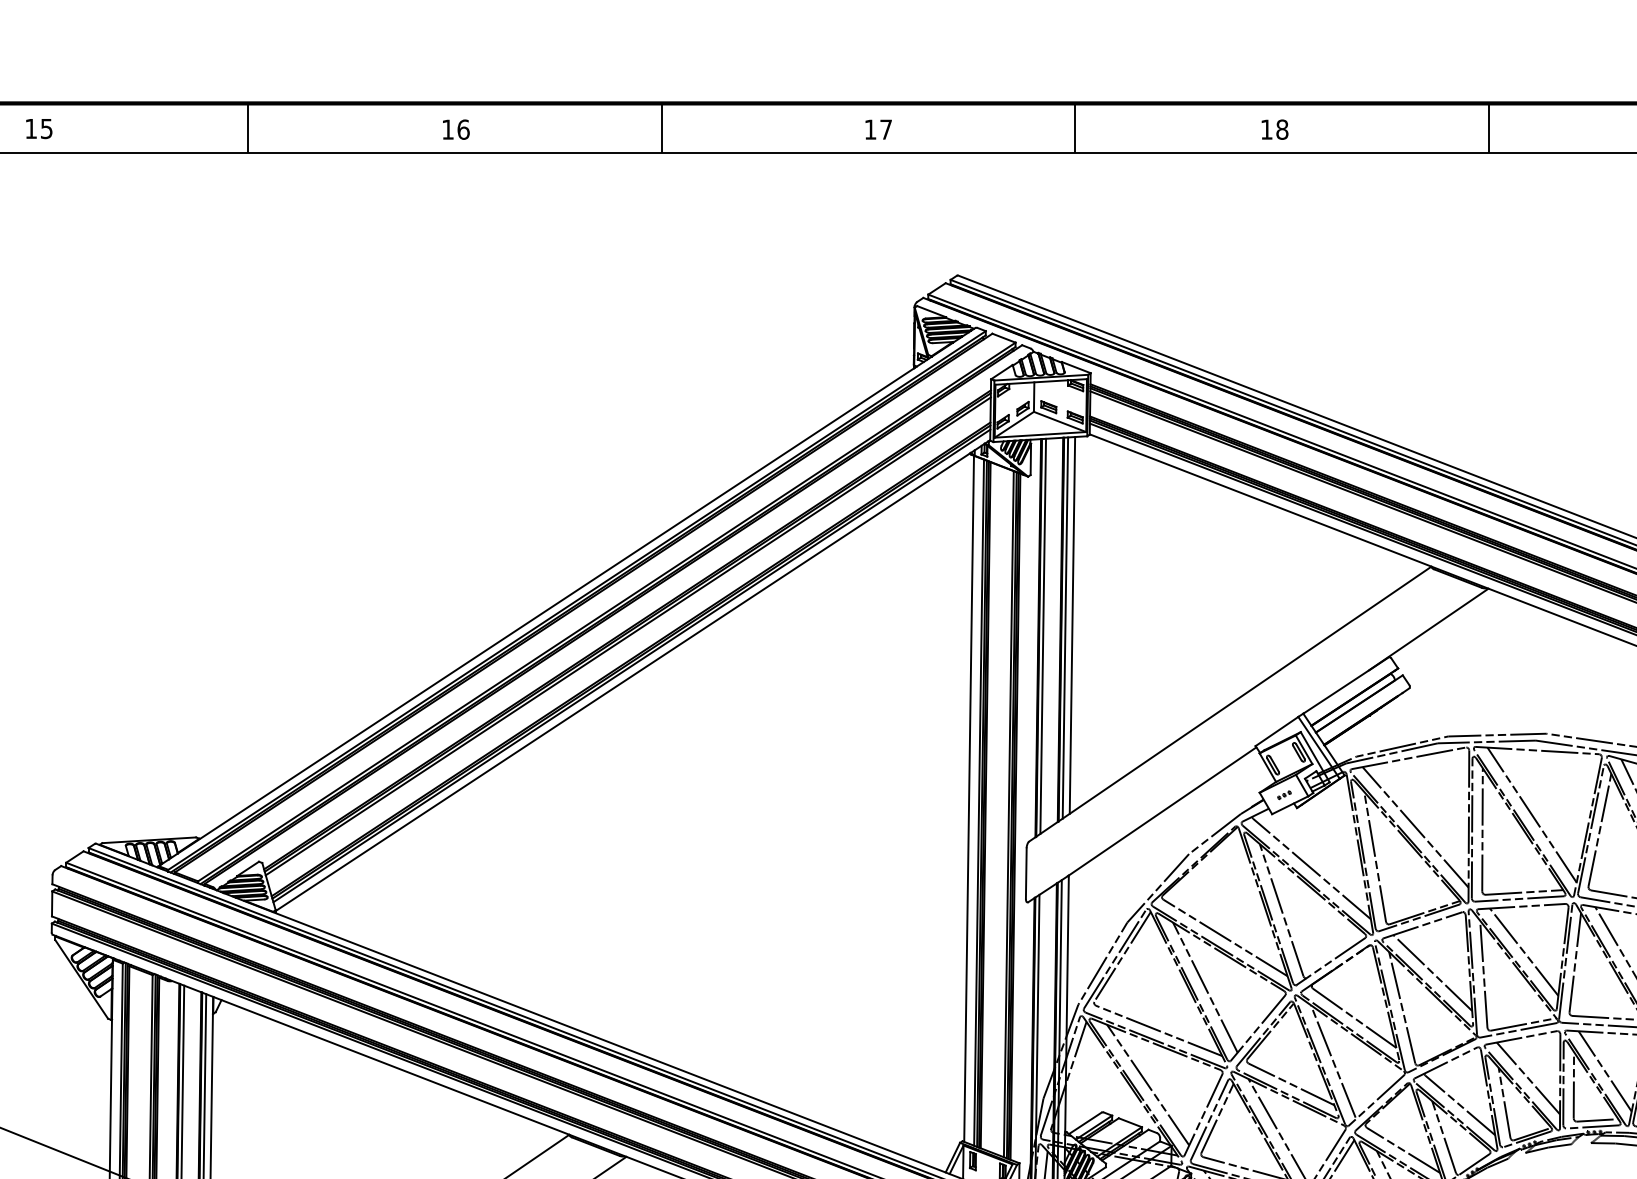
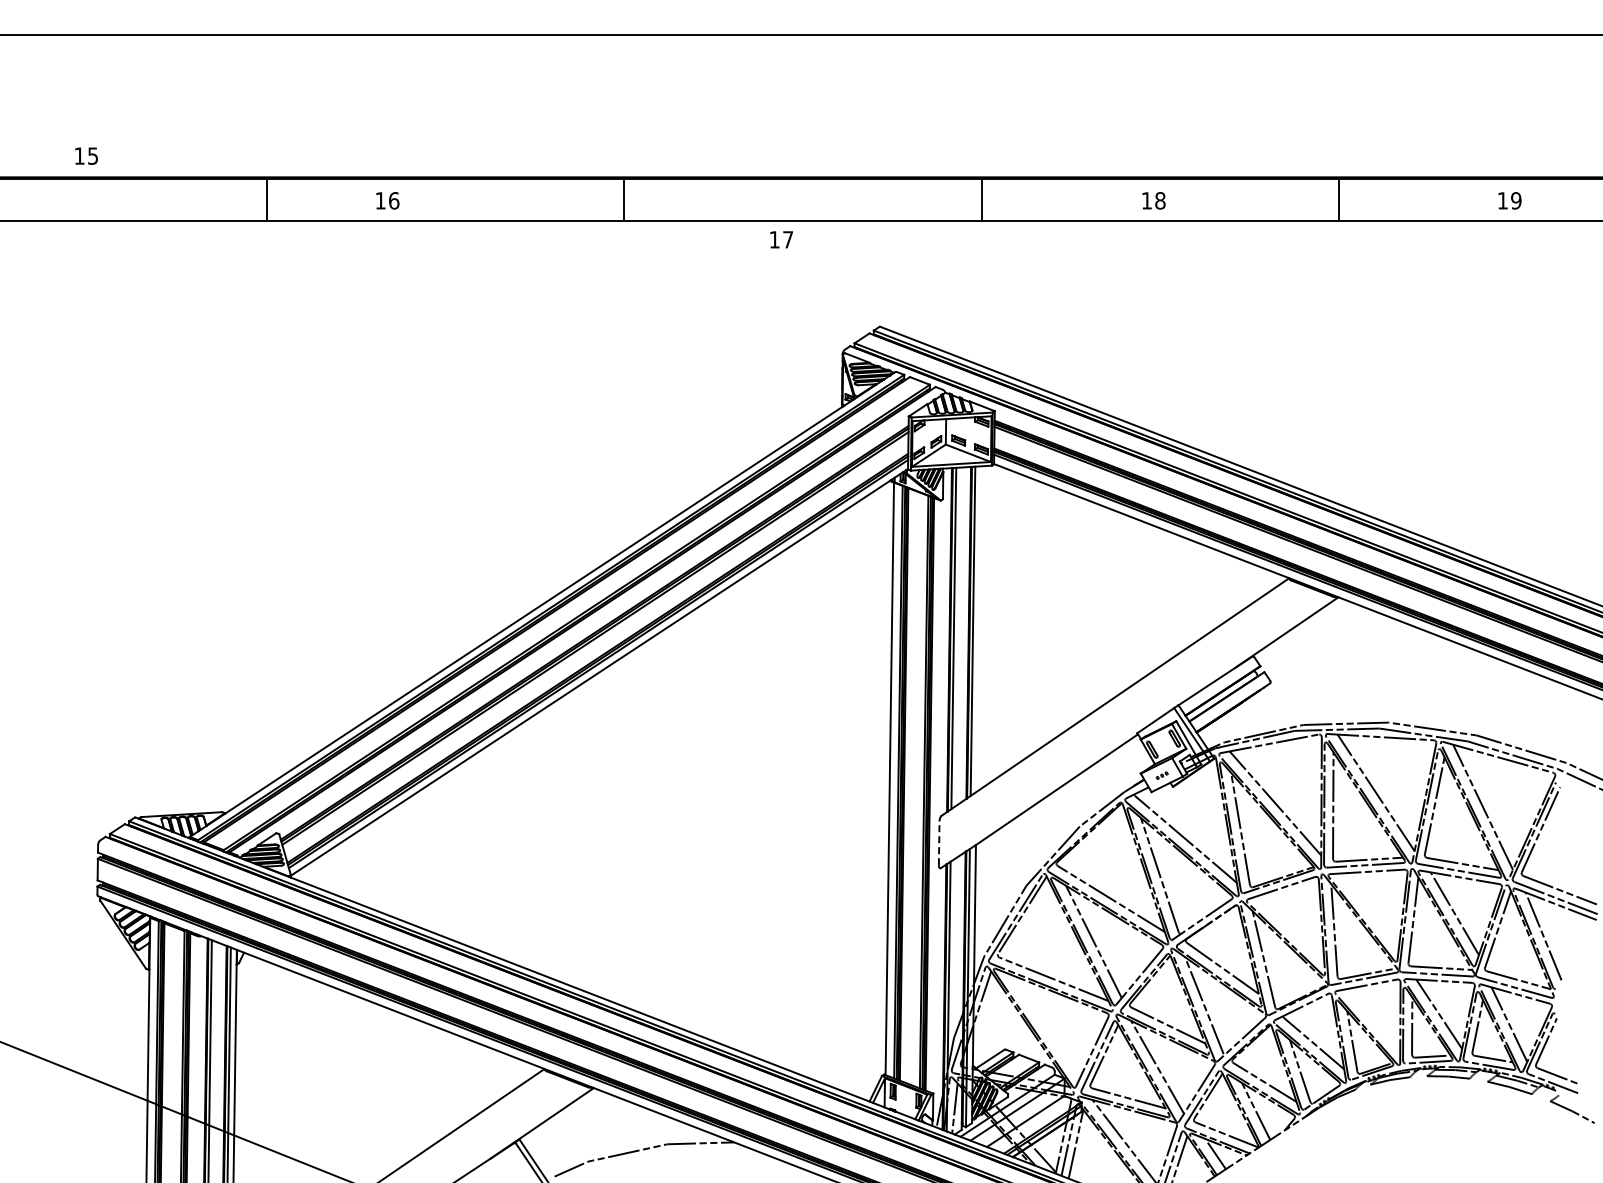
text: (39, 128) -> (86, 155), moved
text: (455, 129) -> (387, 200), moved
text: (878, 129) -> (781, 239), moved
line: (1071, 624) -> (978, 628), removed
line: (1026, 873) -> (939, 843), solid -> dashed
line: (1523, 951) -> (1368, 910), removed
line: (1432, 973) -> (1290, 929), removed
line: (1527, 1078) -> (1372, 1020), removed
line: (1148, 1085) -> (1044, 1026), removed

